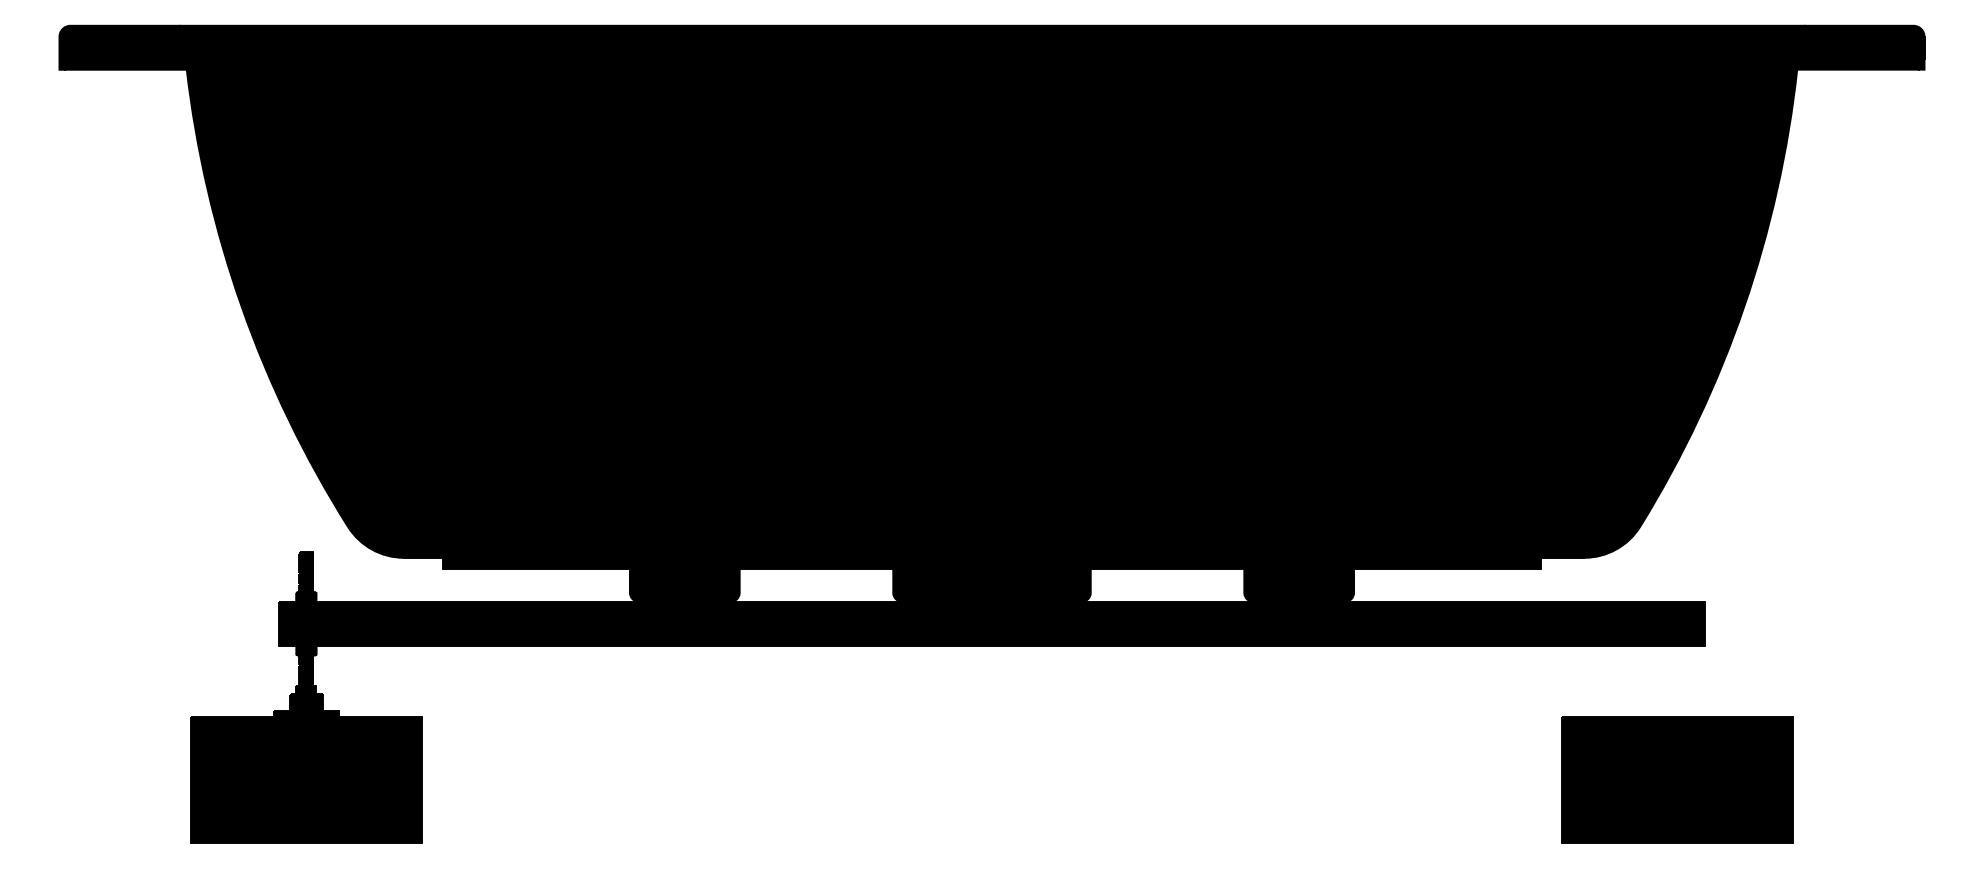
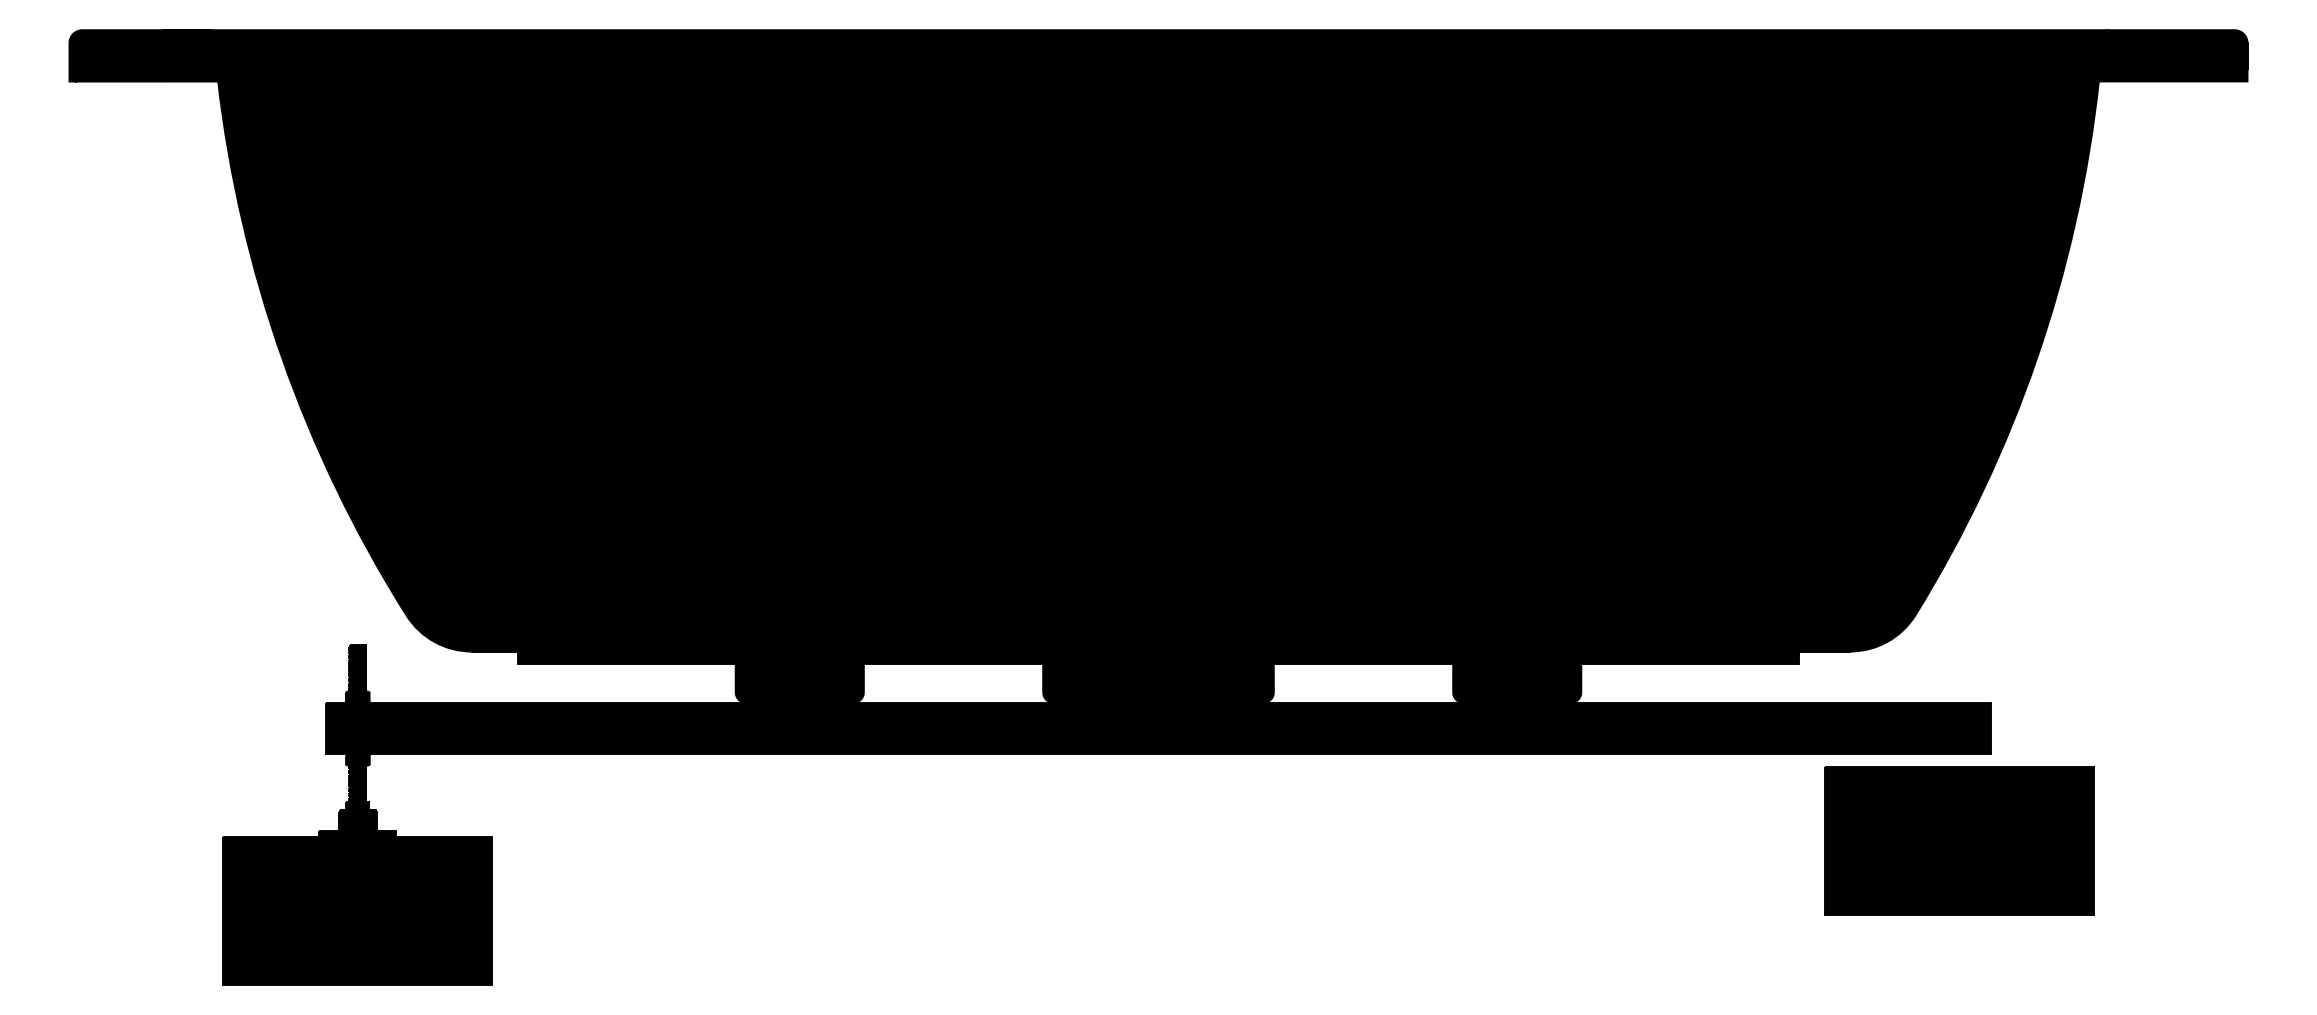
part: (1677, 779) -> (1959, 840), moved

